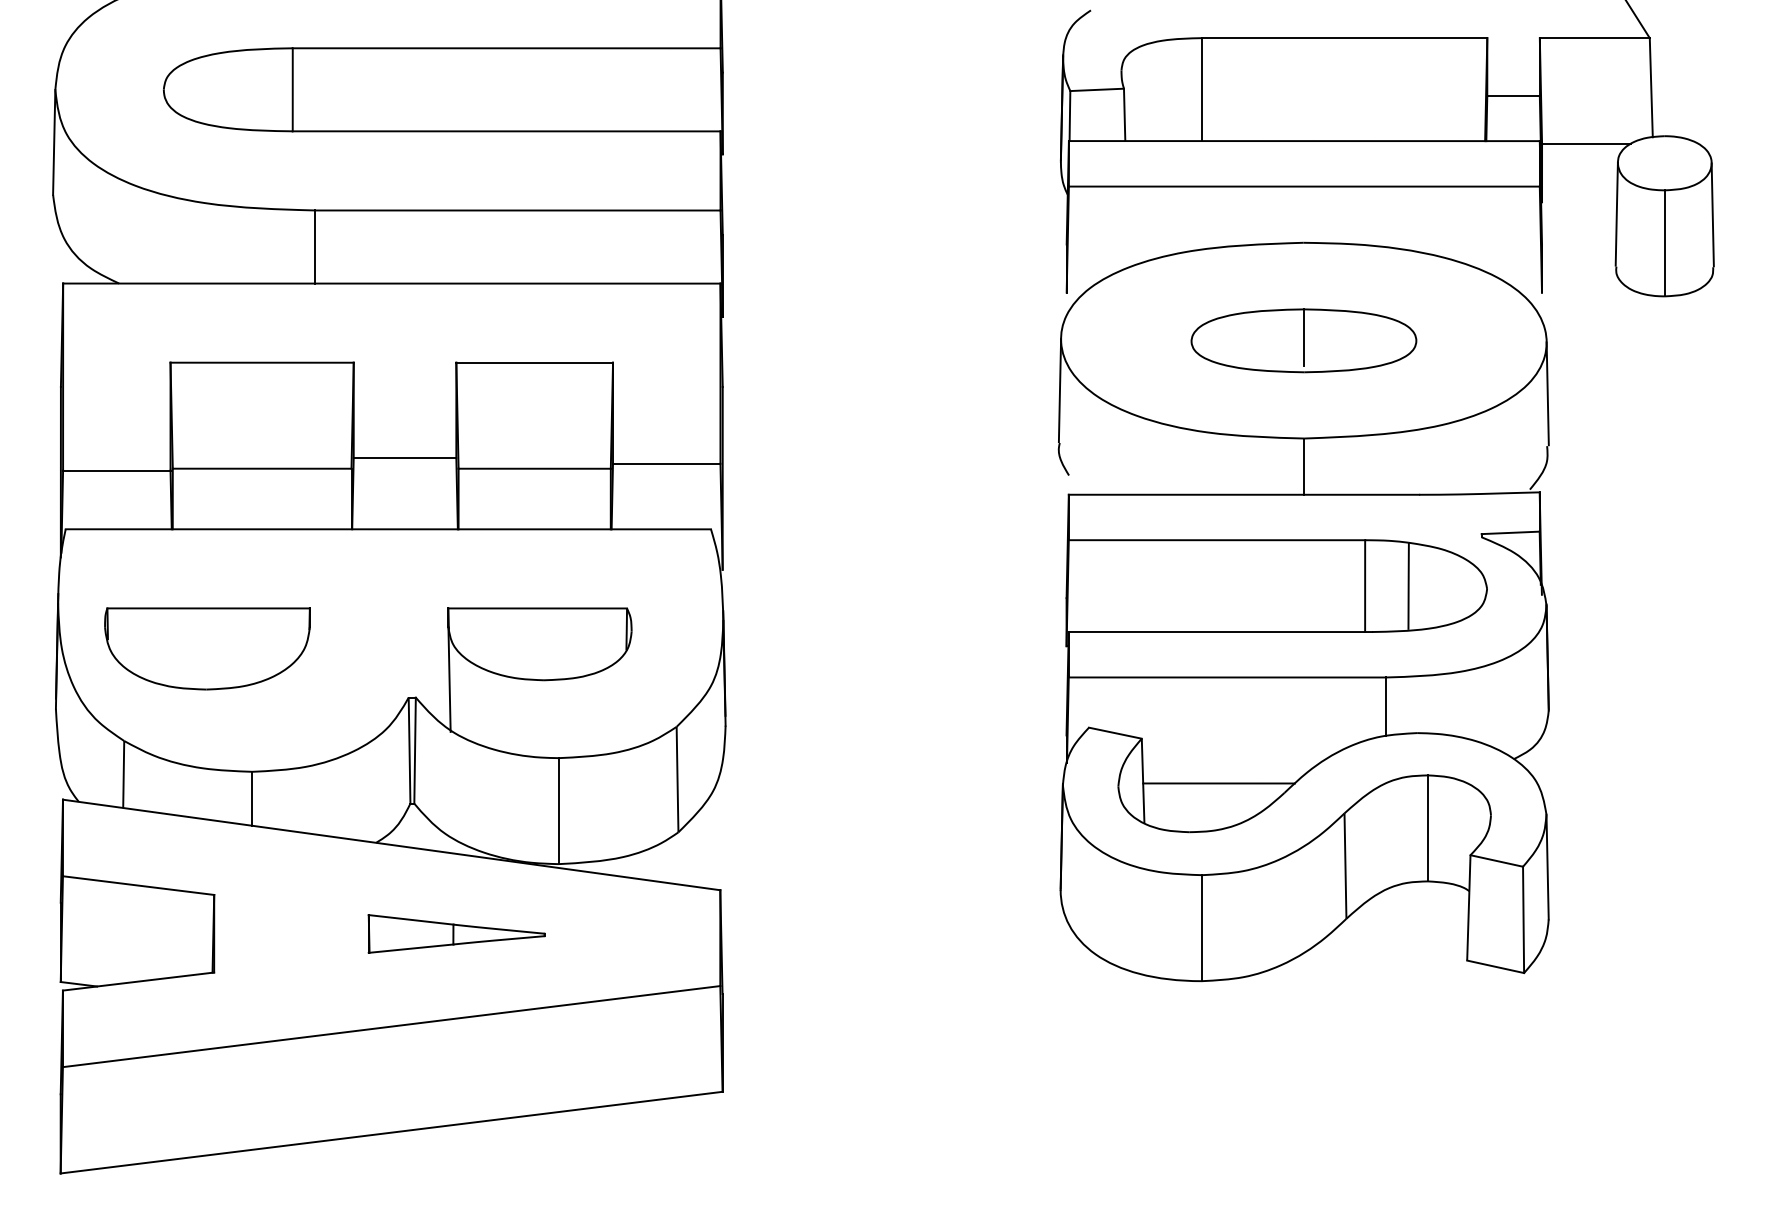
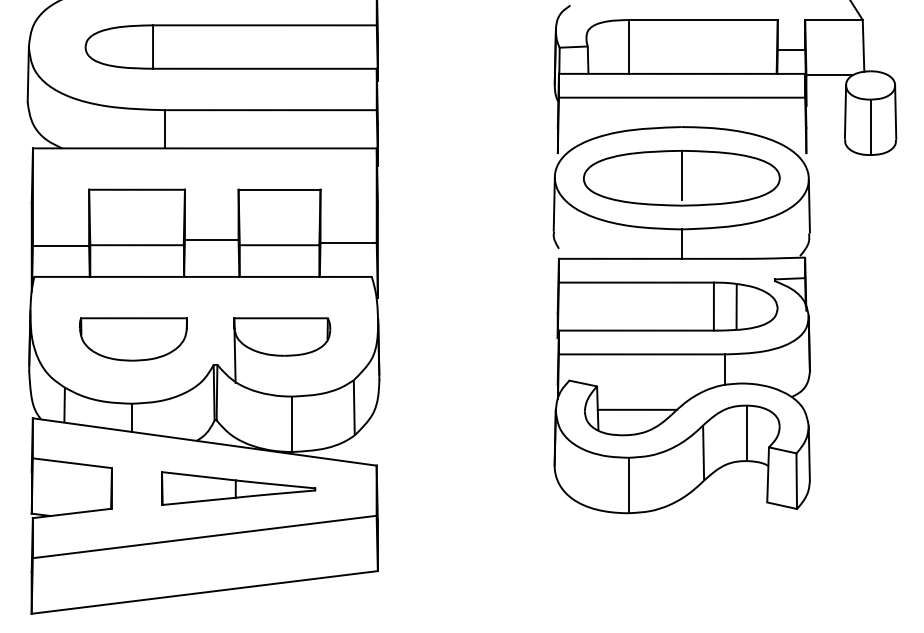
part: (1303, 341) -> (681, 178), size x1.67
part: (207, 648) -> (133, 339), moved
part: (456, 933) -> (238, 488), size x1.67

